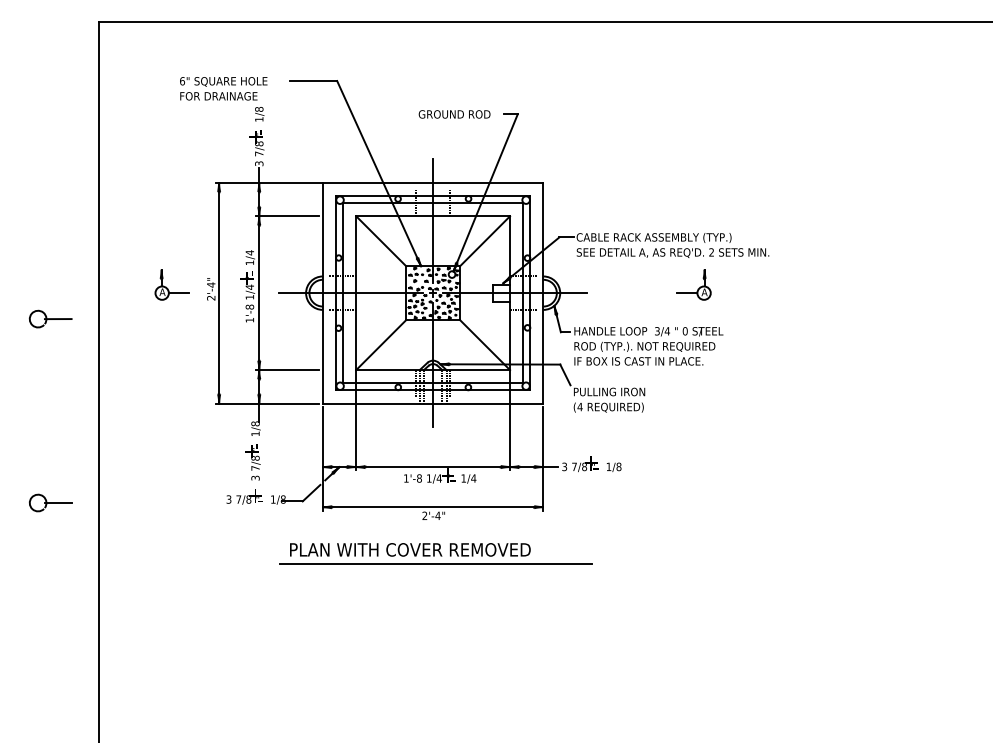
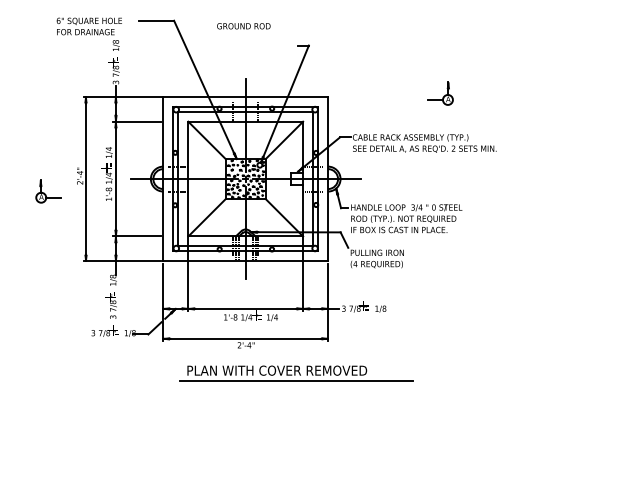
text: (454, 114) -> (243, 26), moved
part: (171, 284) -> (48, 191), moved
part: (698, 288) -> (443, 96), moved
part: (435, 553) -> (296, 373), moved

